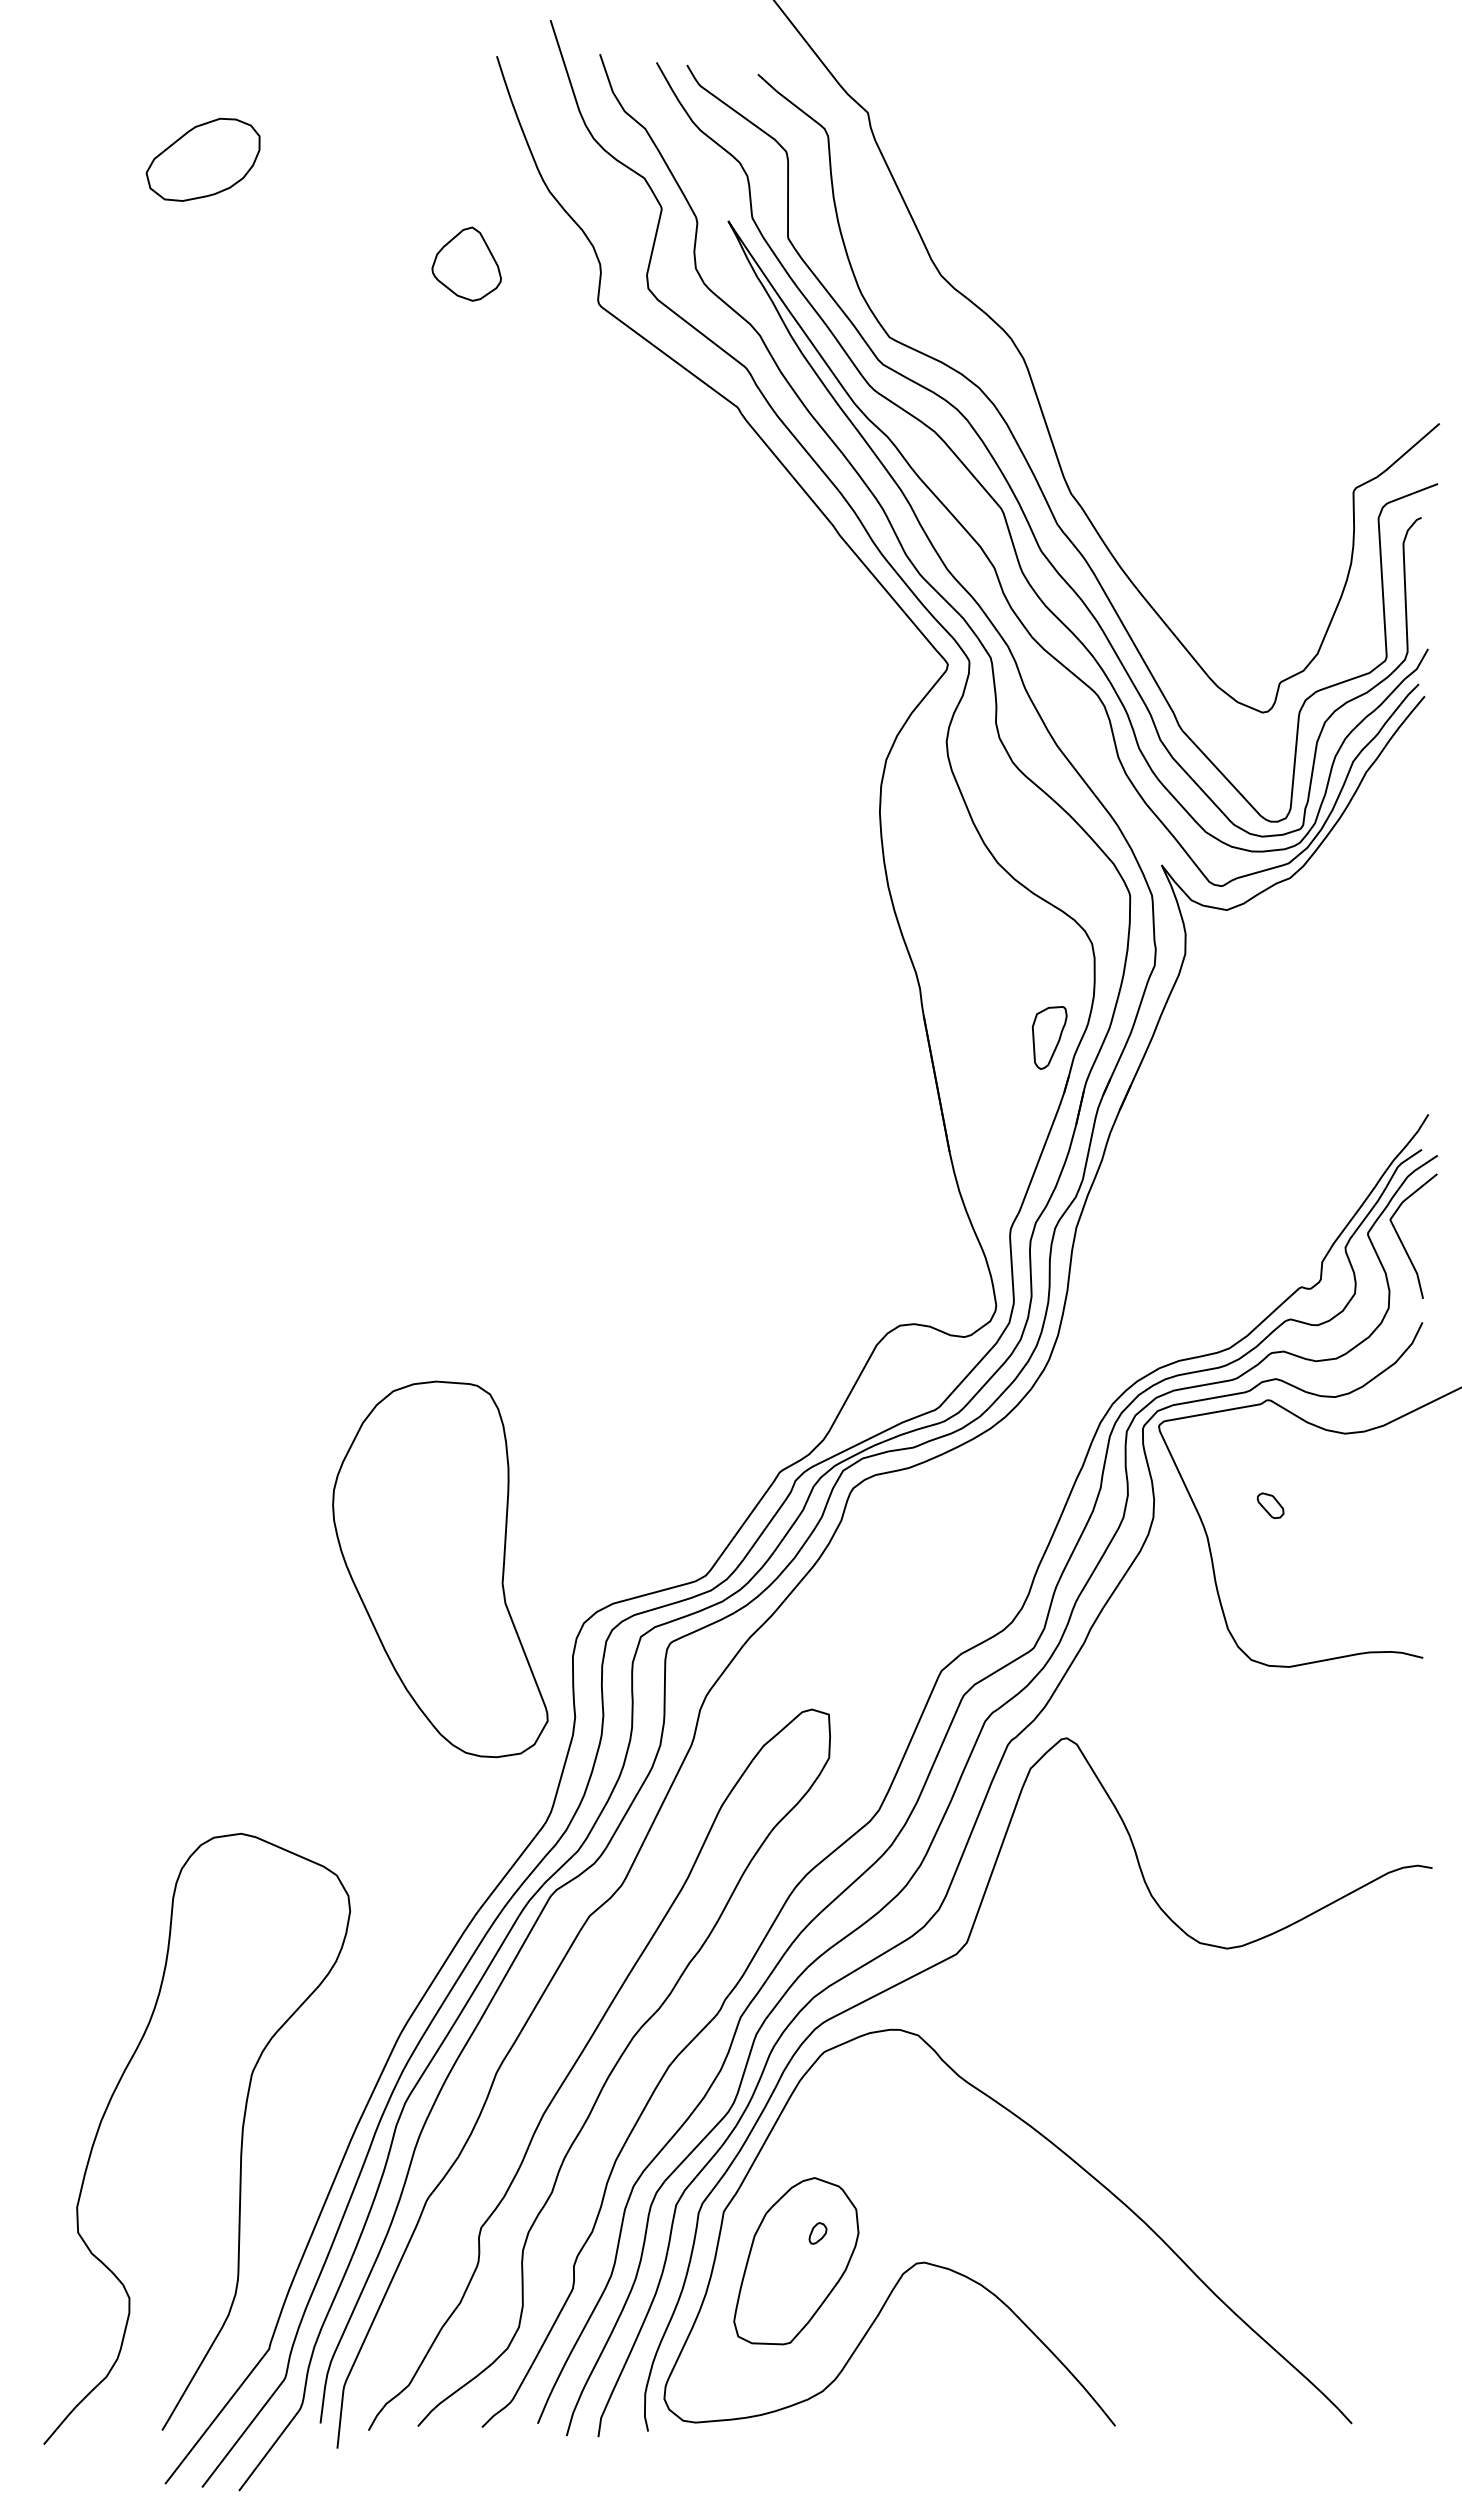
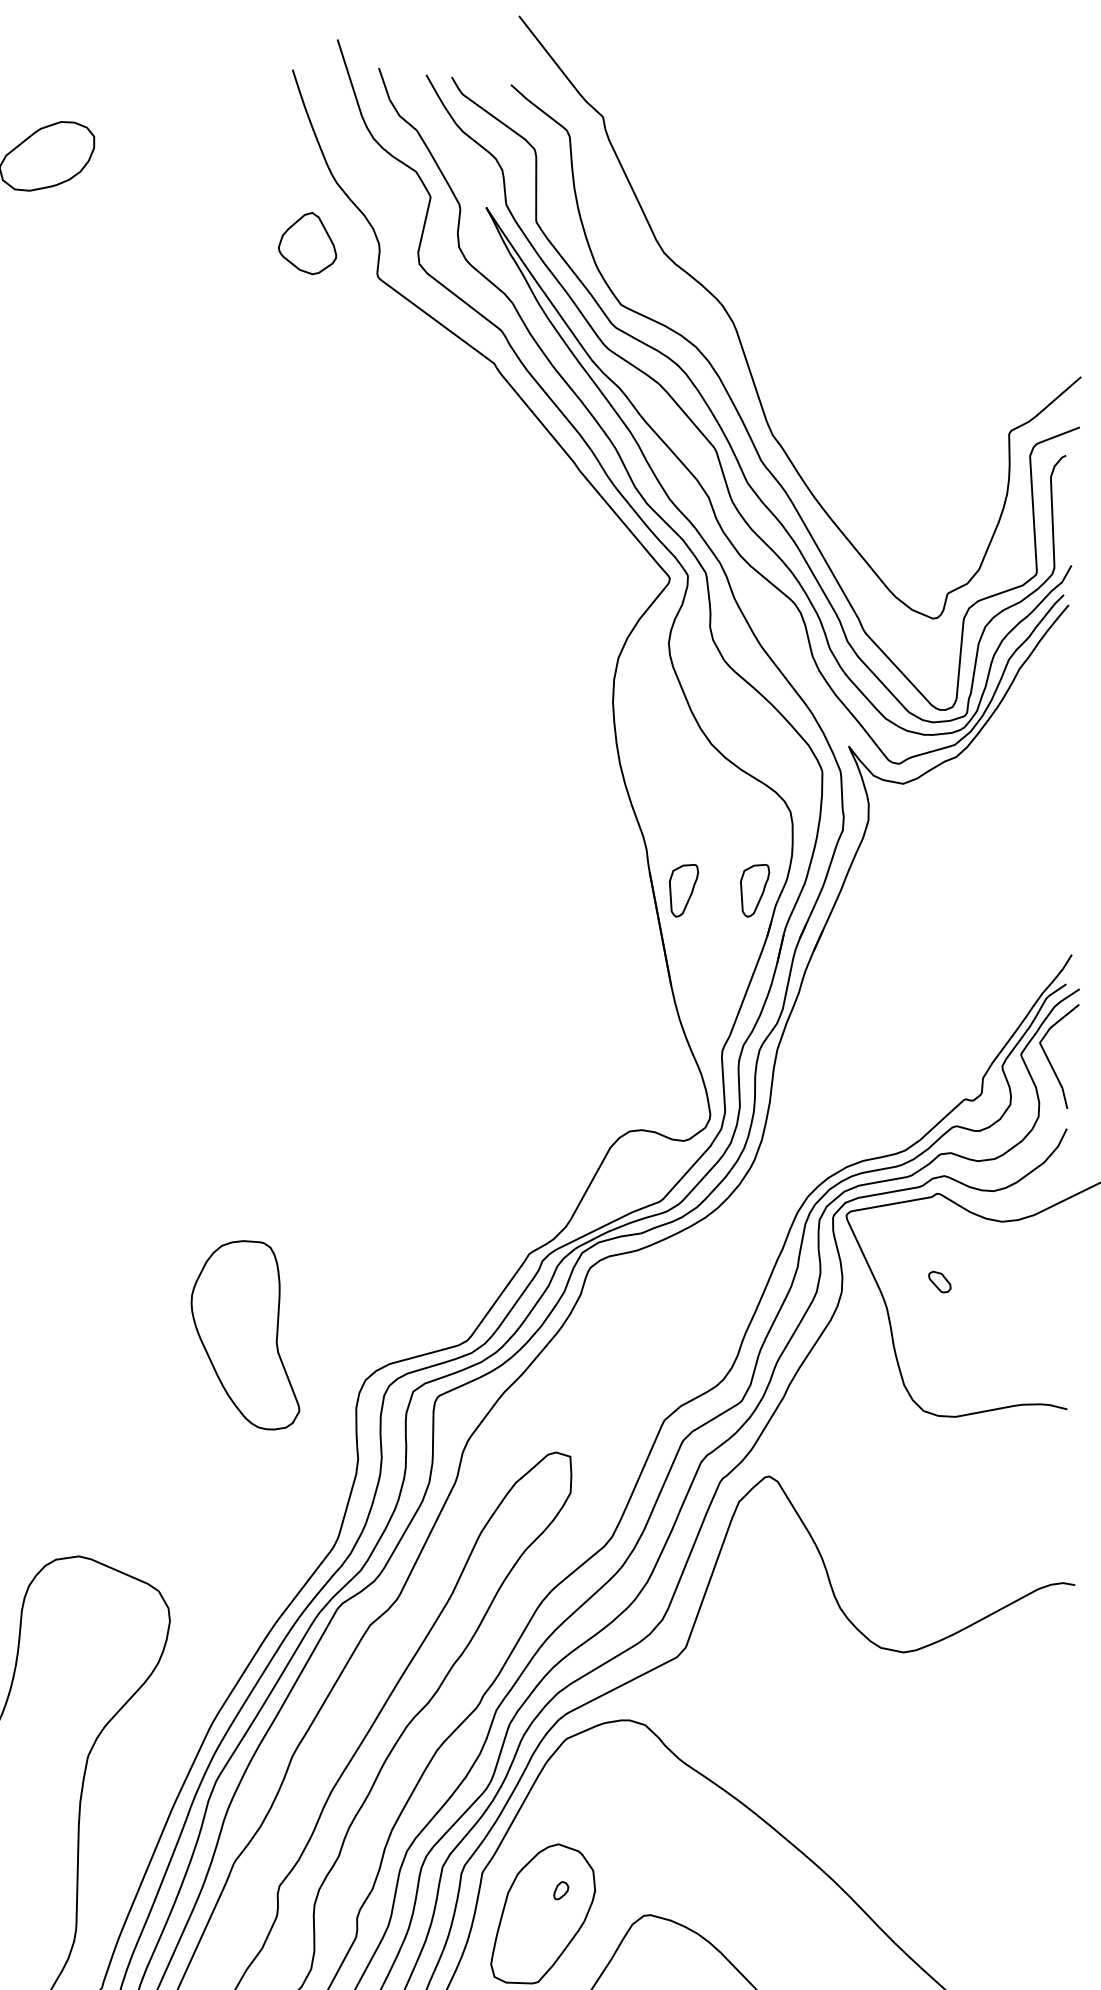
part: (466, 263) -> (307, 243), moved
part: (964, 1037) -> (683, 890), added
part: (440, 1569) -> (245, 1335), size x0.6

